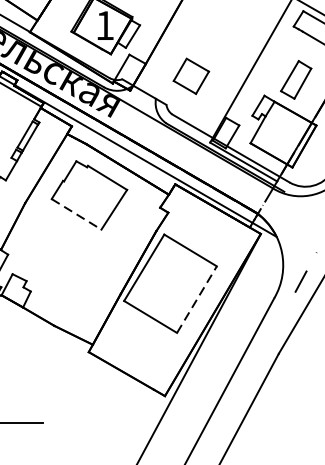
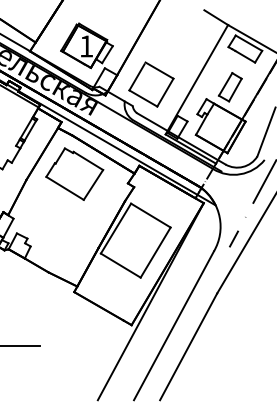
part: (191, 76) -> (151, 84), size x1.67
line: (77, 214) -> (65, 188), dashed -> solid
line: (196, 299) -> (155, 252), dashed -> solid

